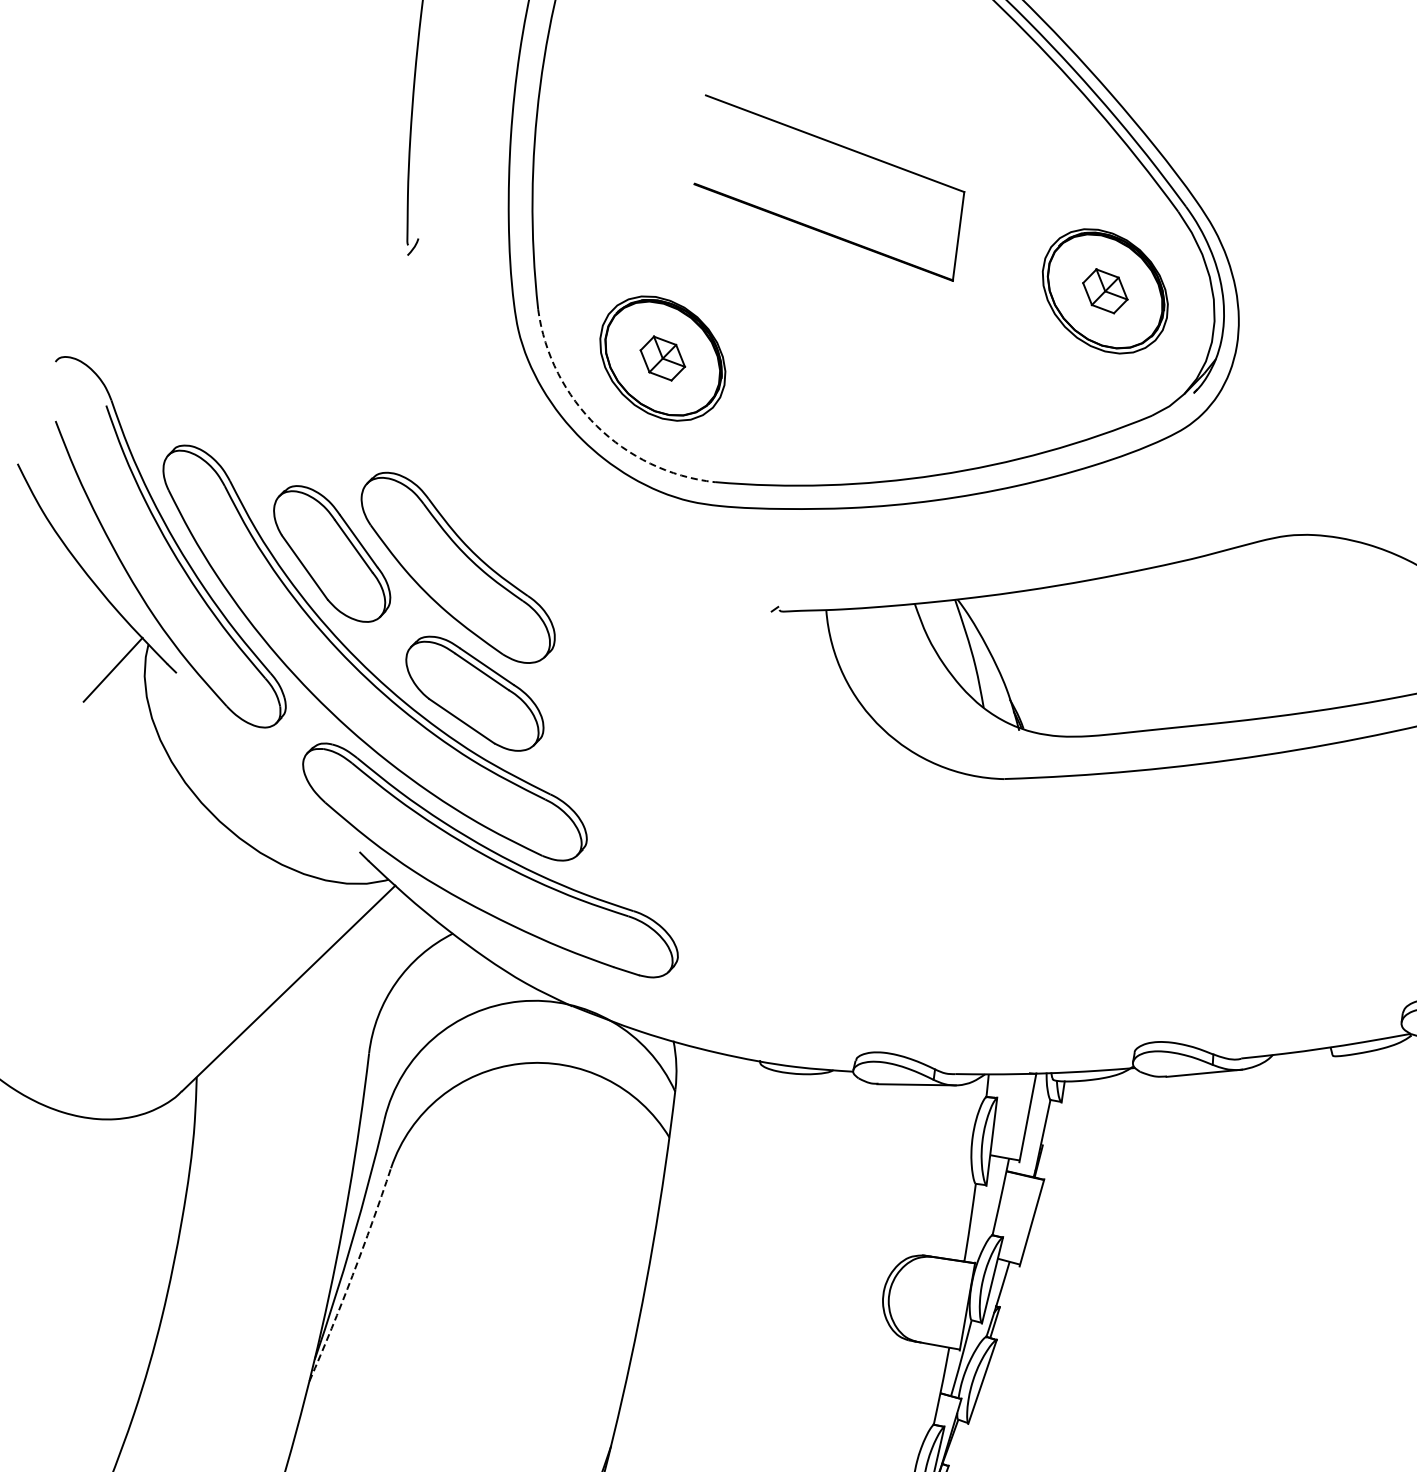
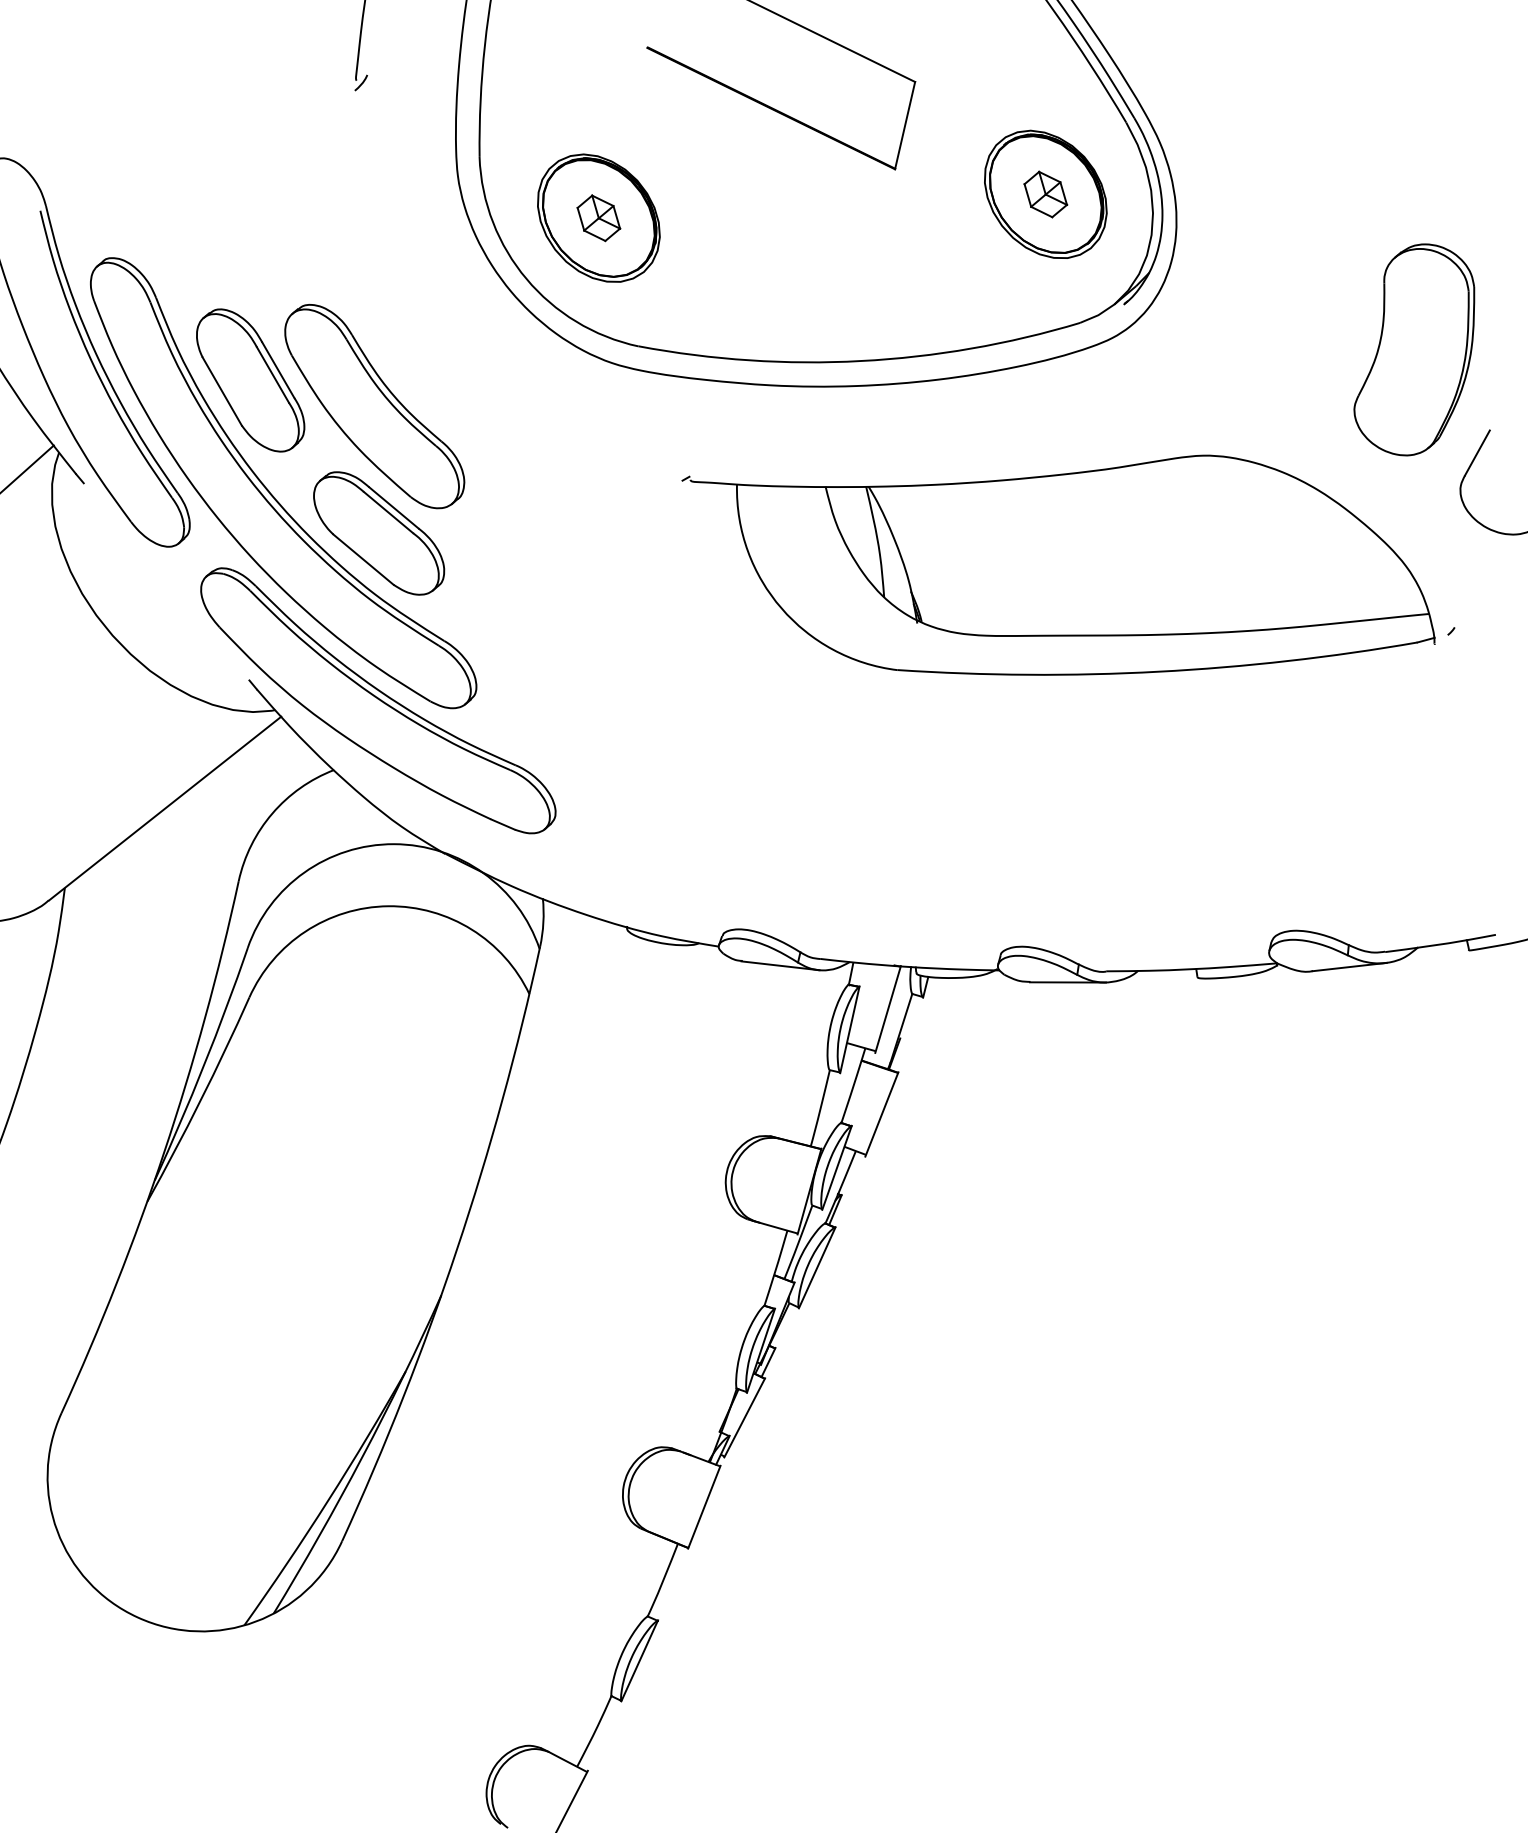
arc: (596, 426) -> (526, 279), dashed -> solid
arc: (352, 1275) -> (200, 1100), dashed -> solid

